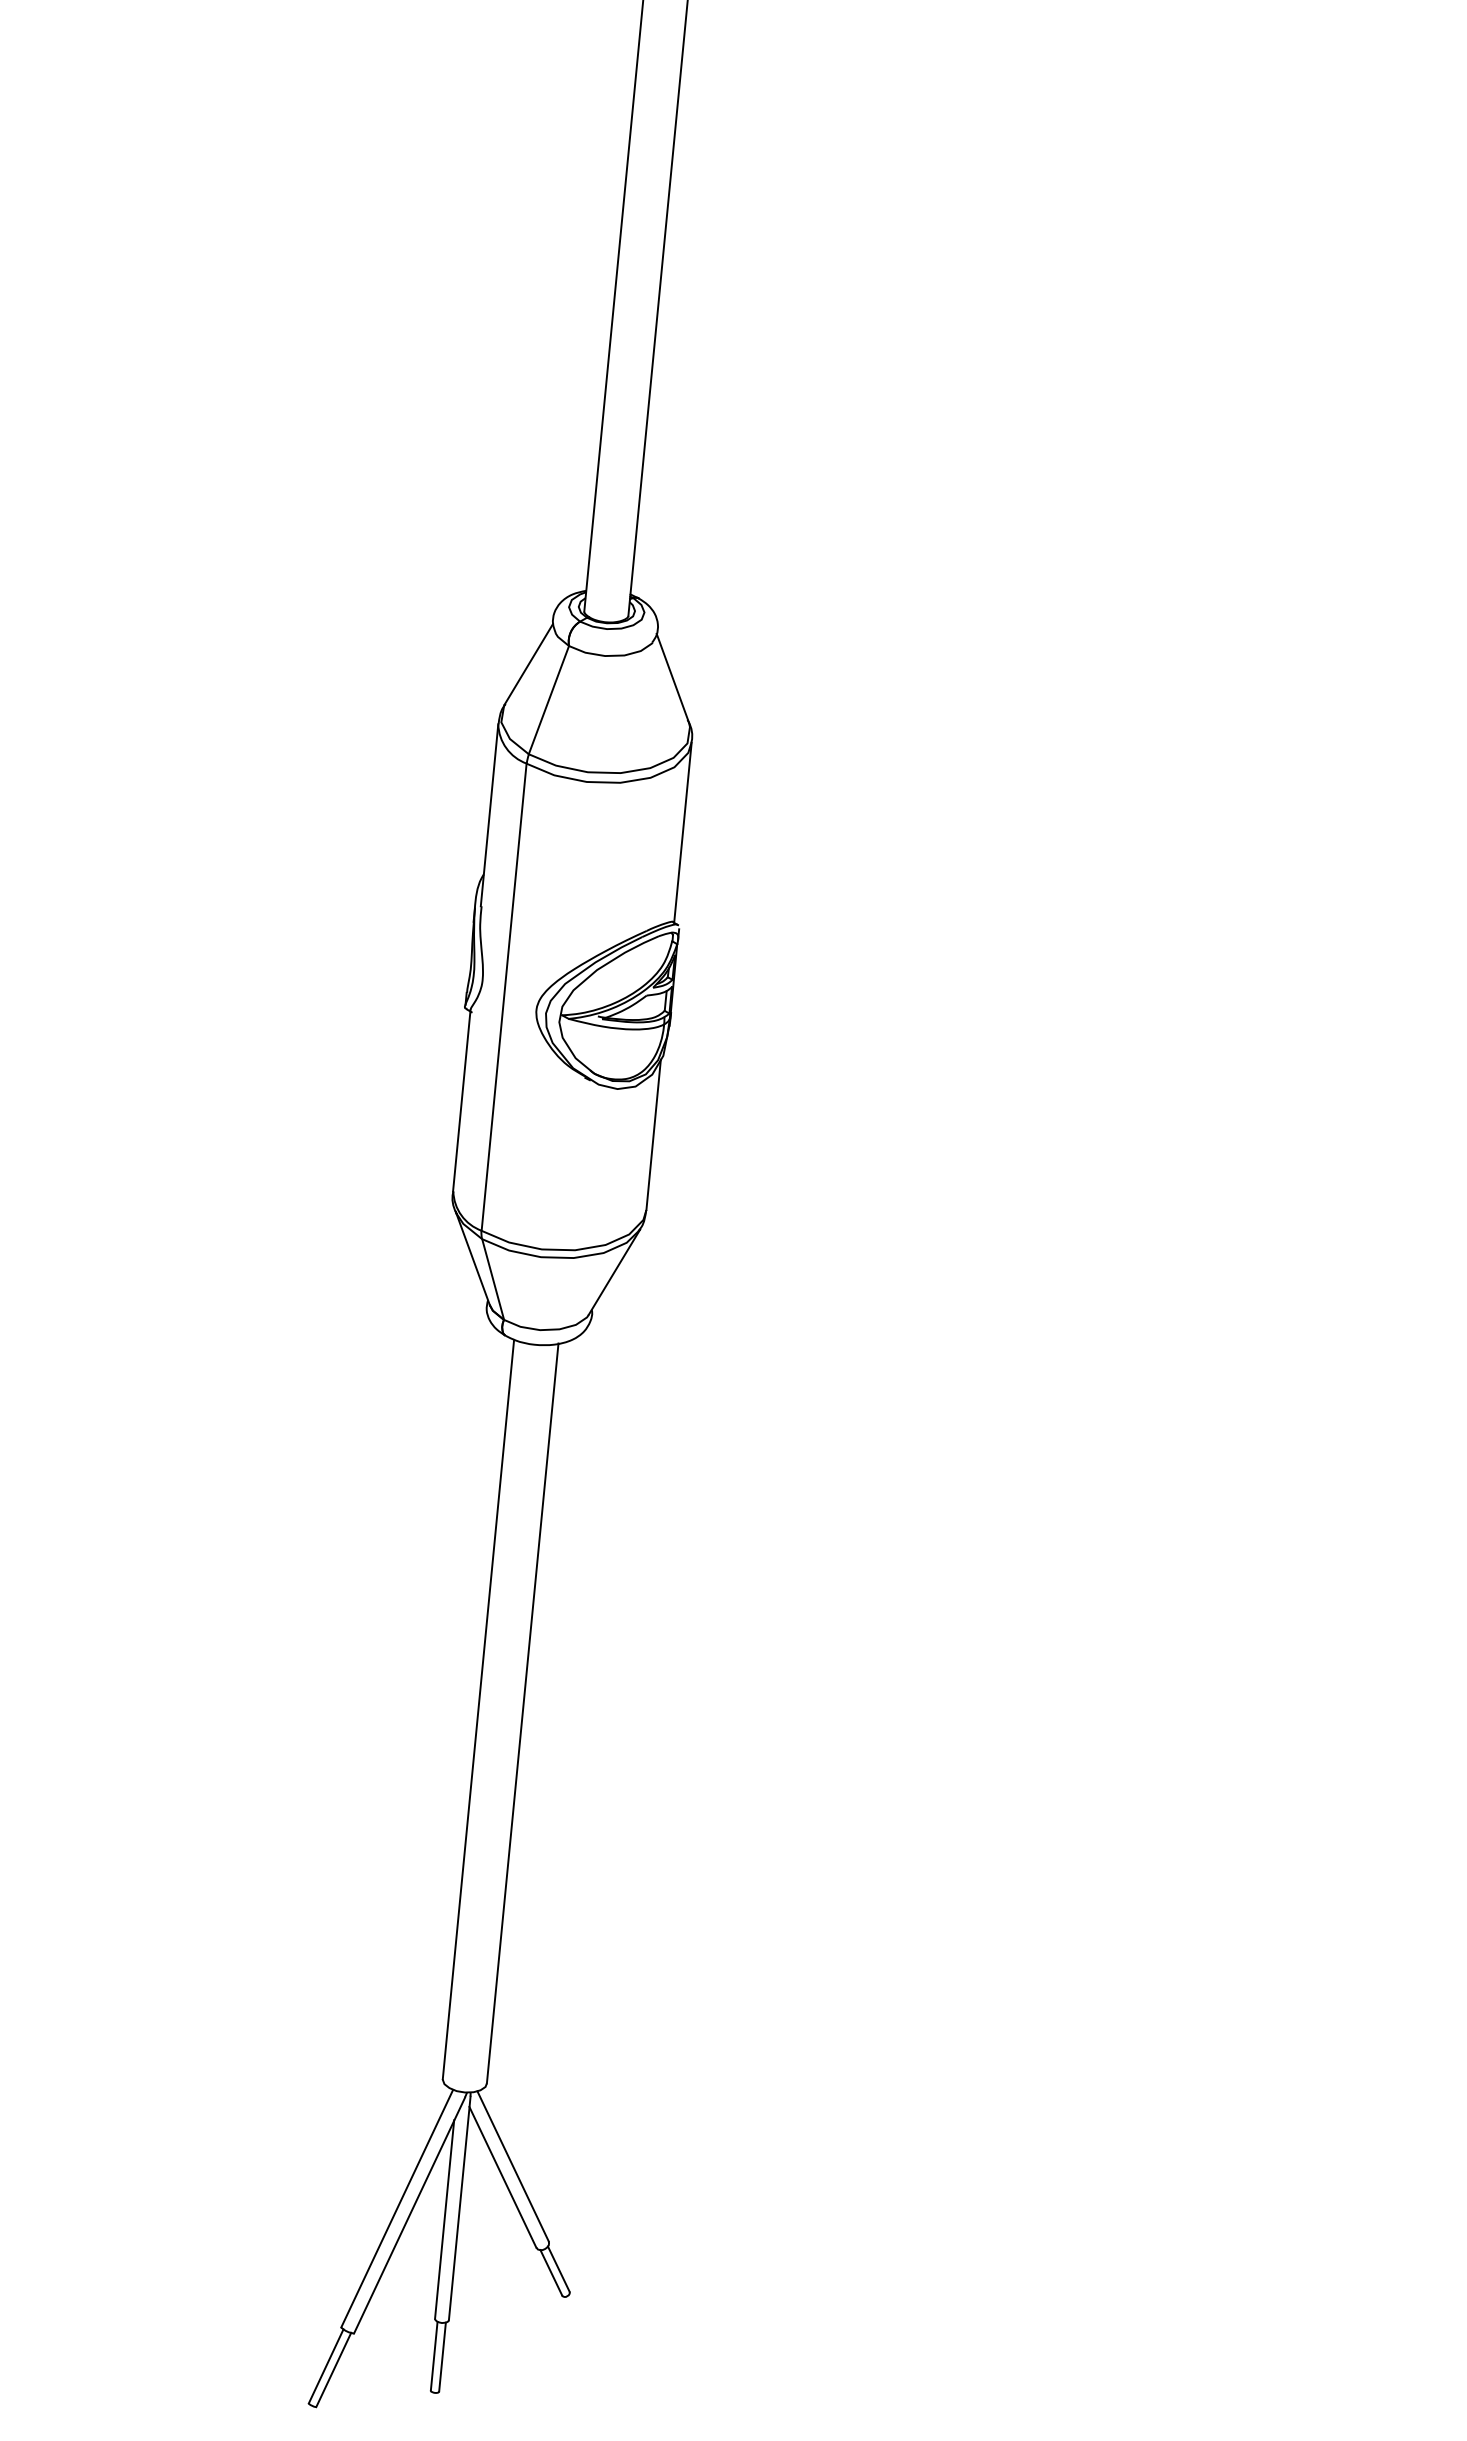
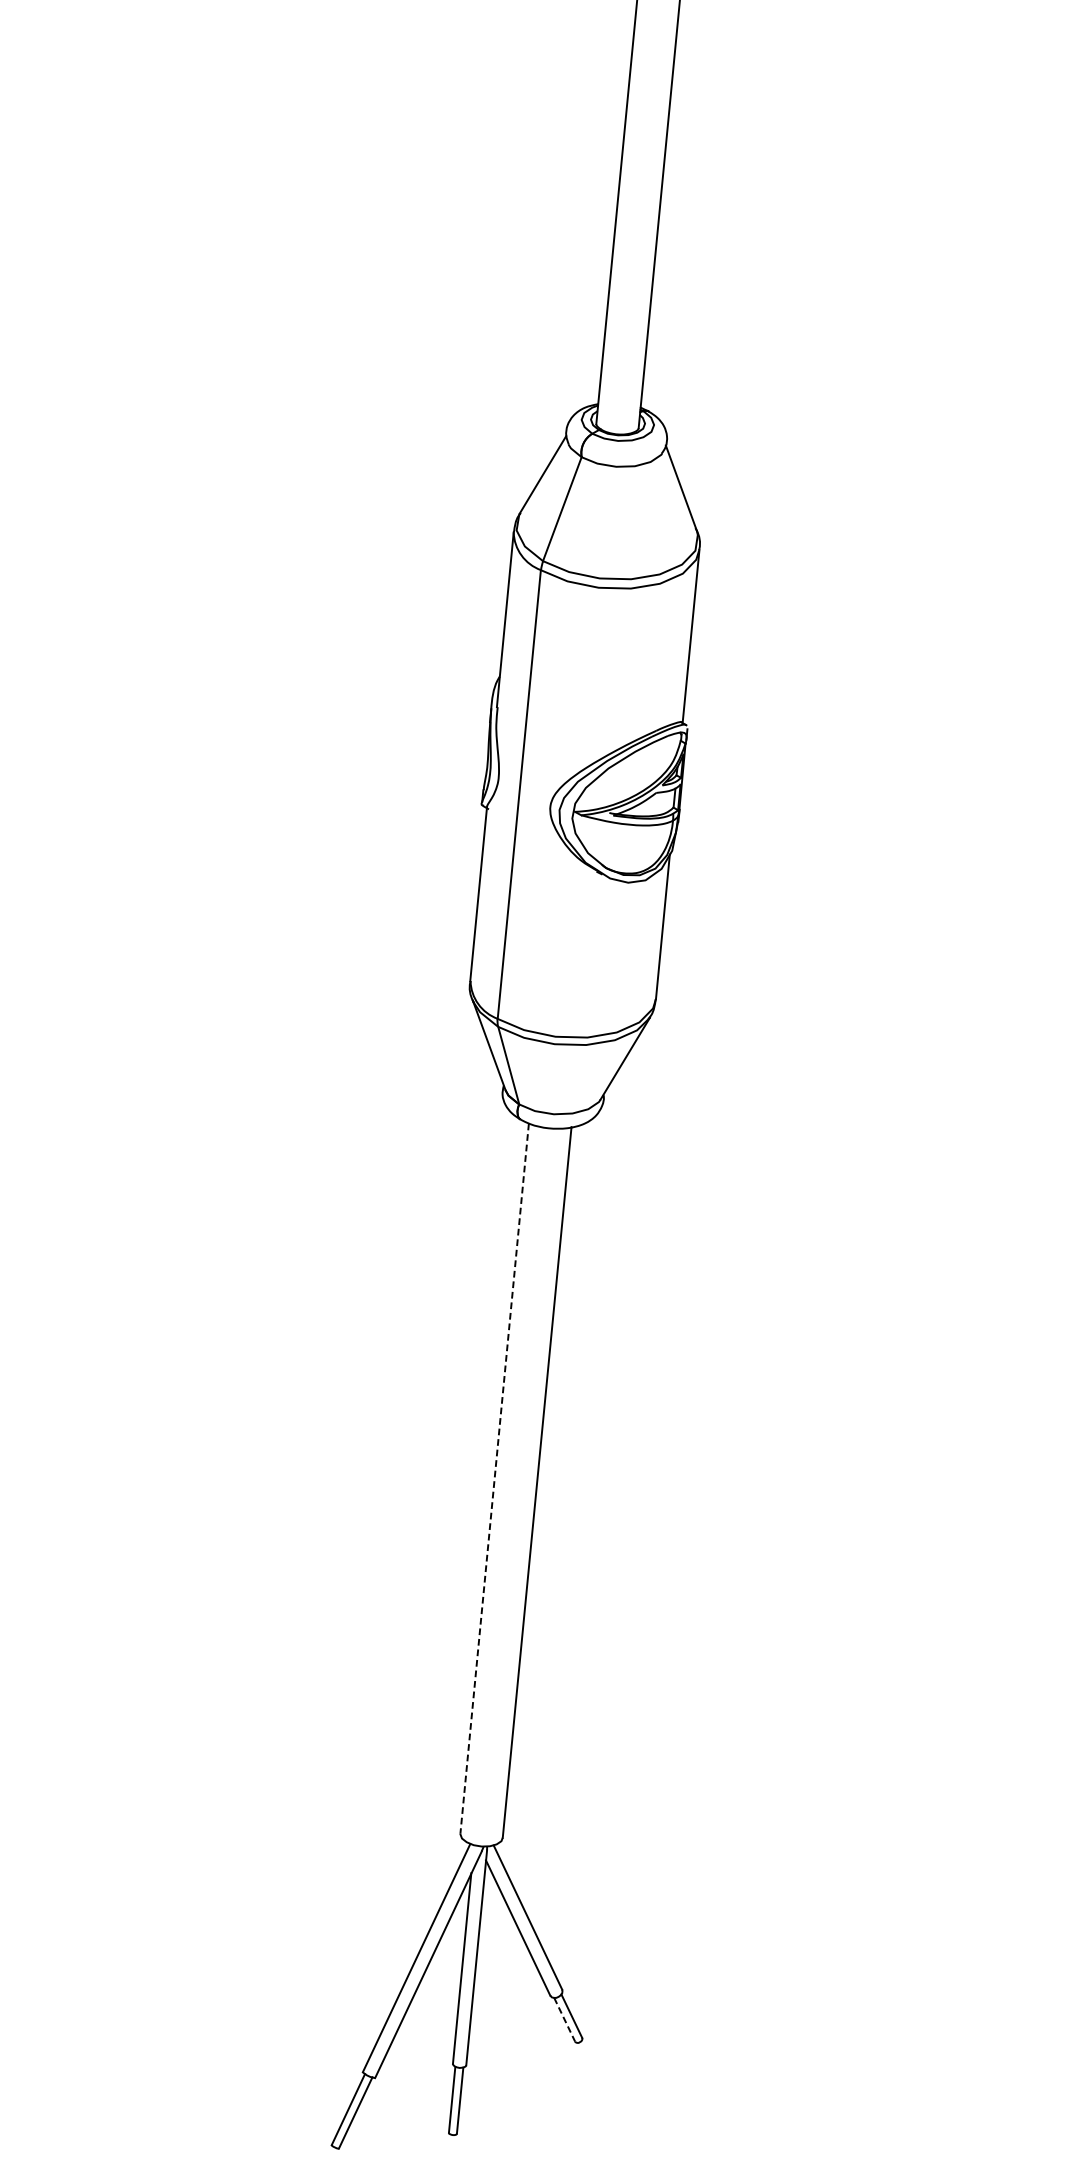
line: (478, 1710) -> (494, 1479), solid -> dashed
line: (551, 2273) -> (564, 2020), solid -> dashed

